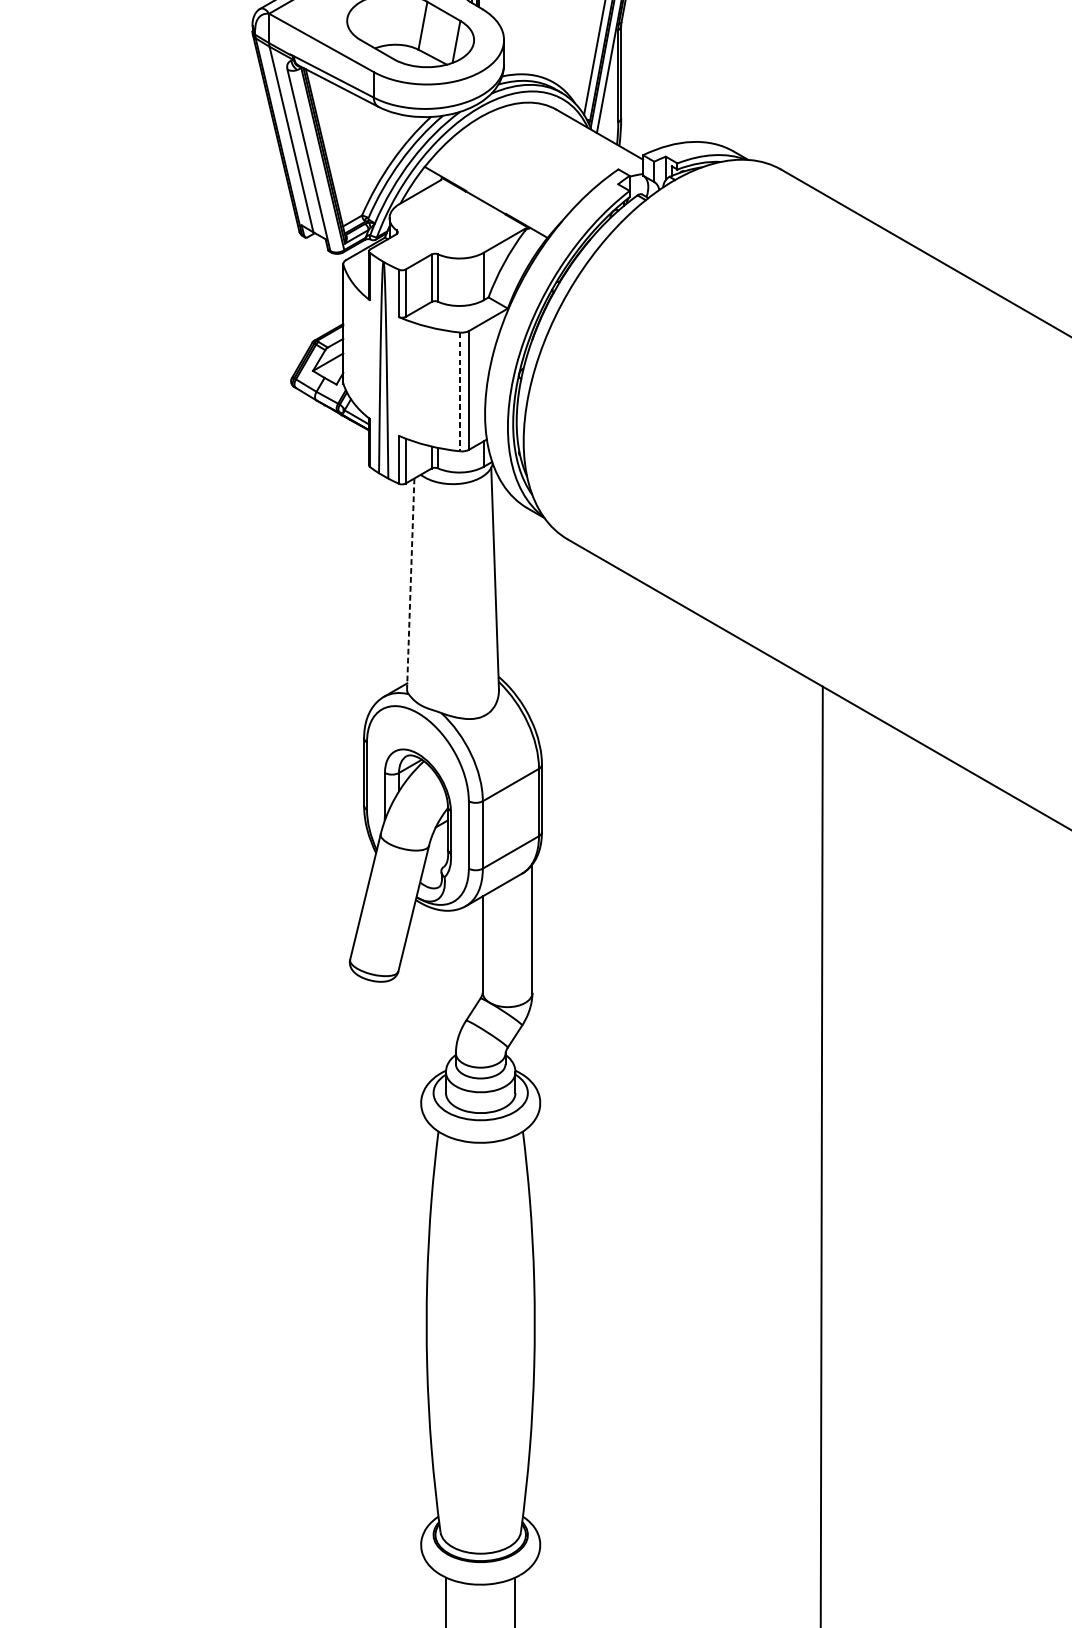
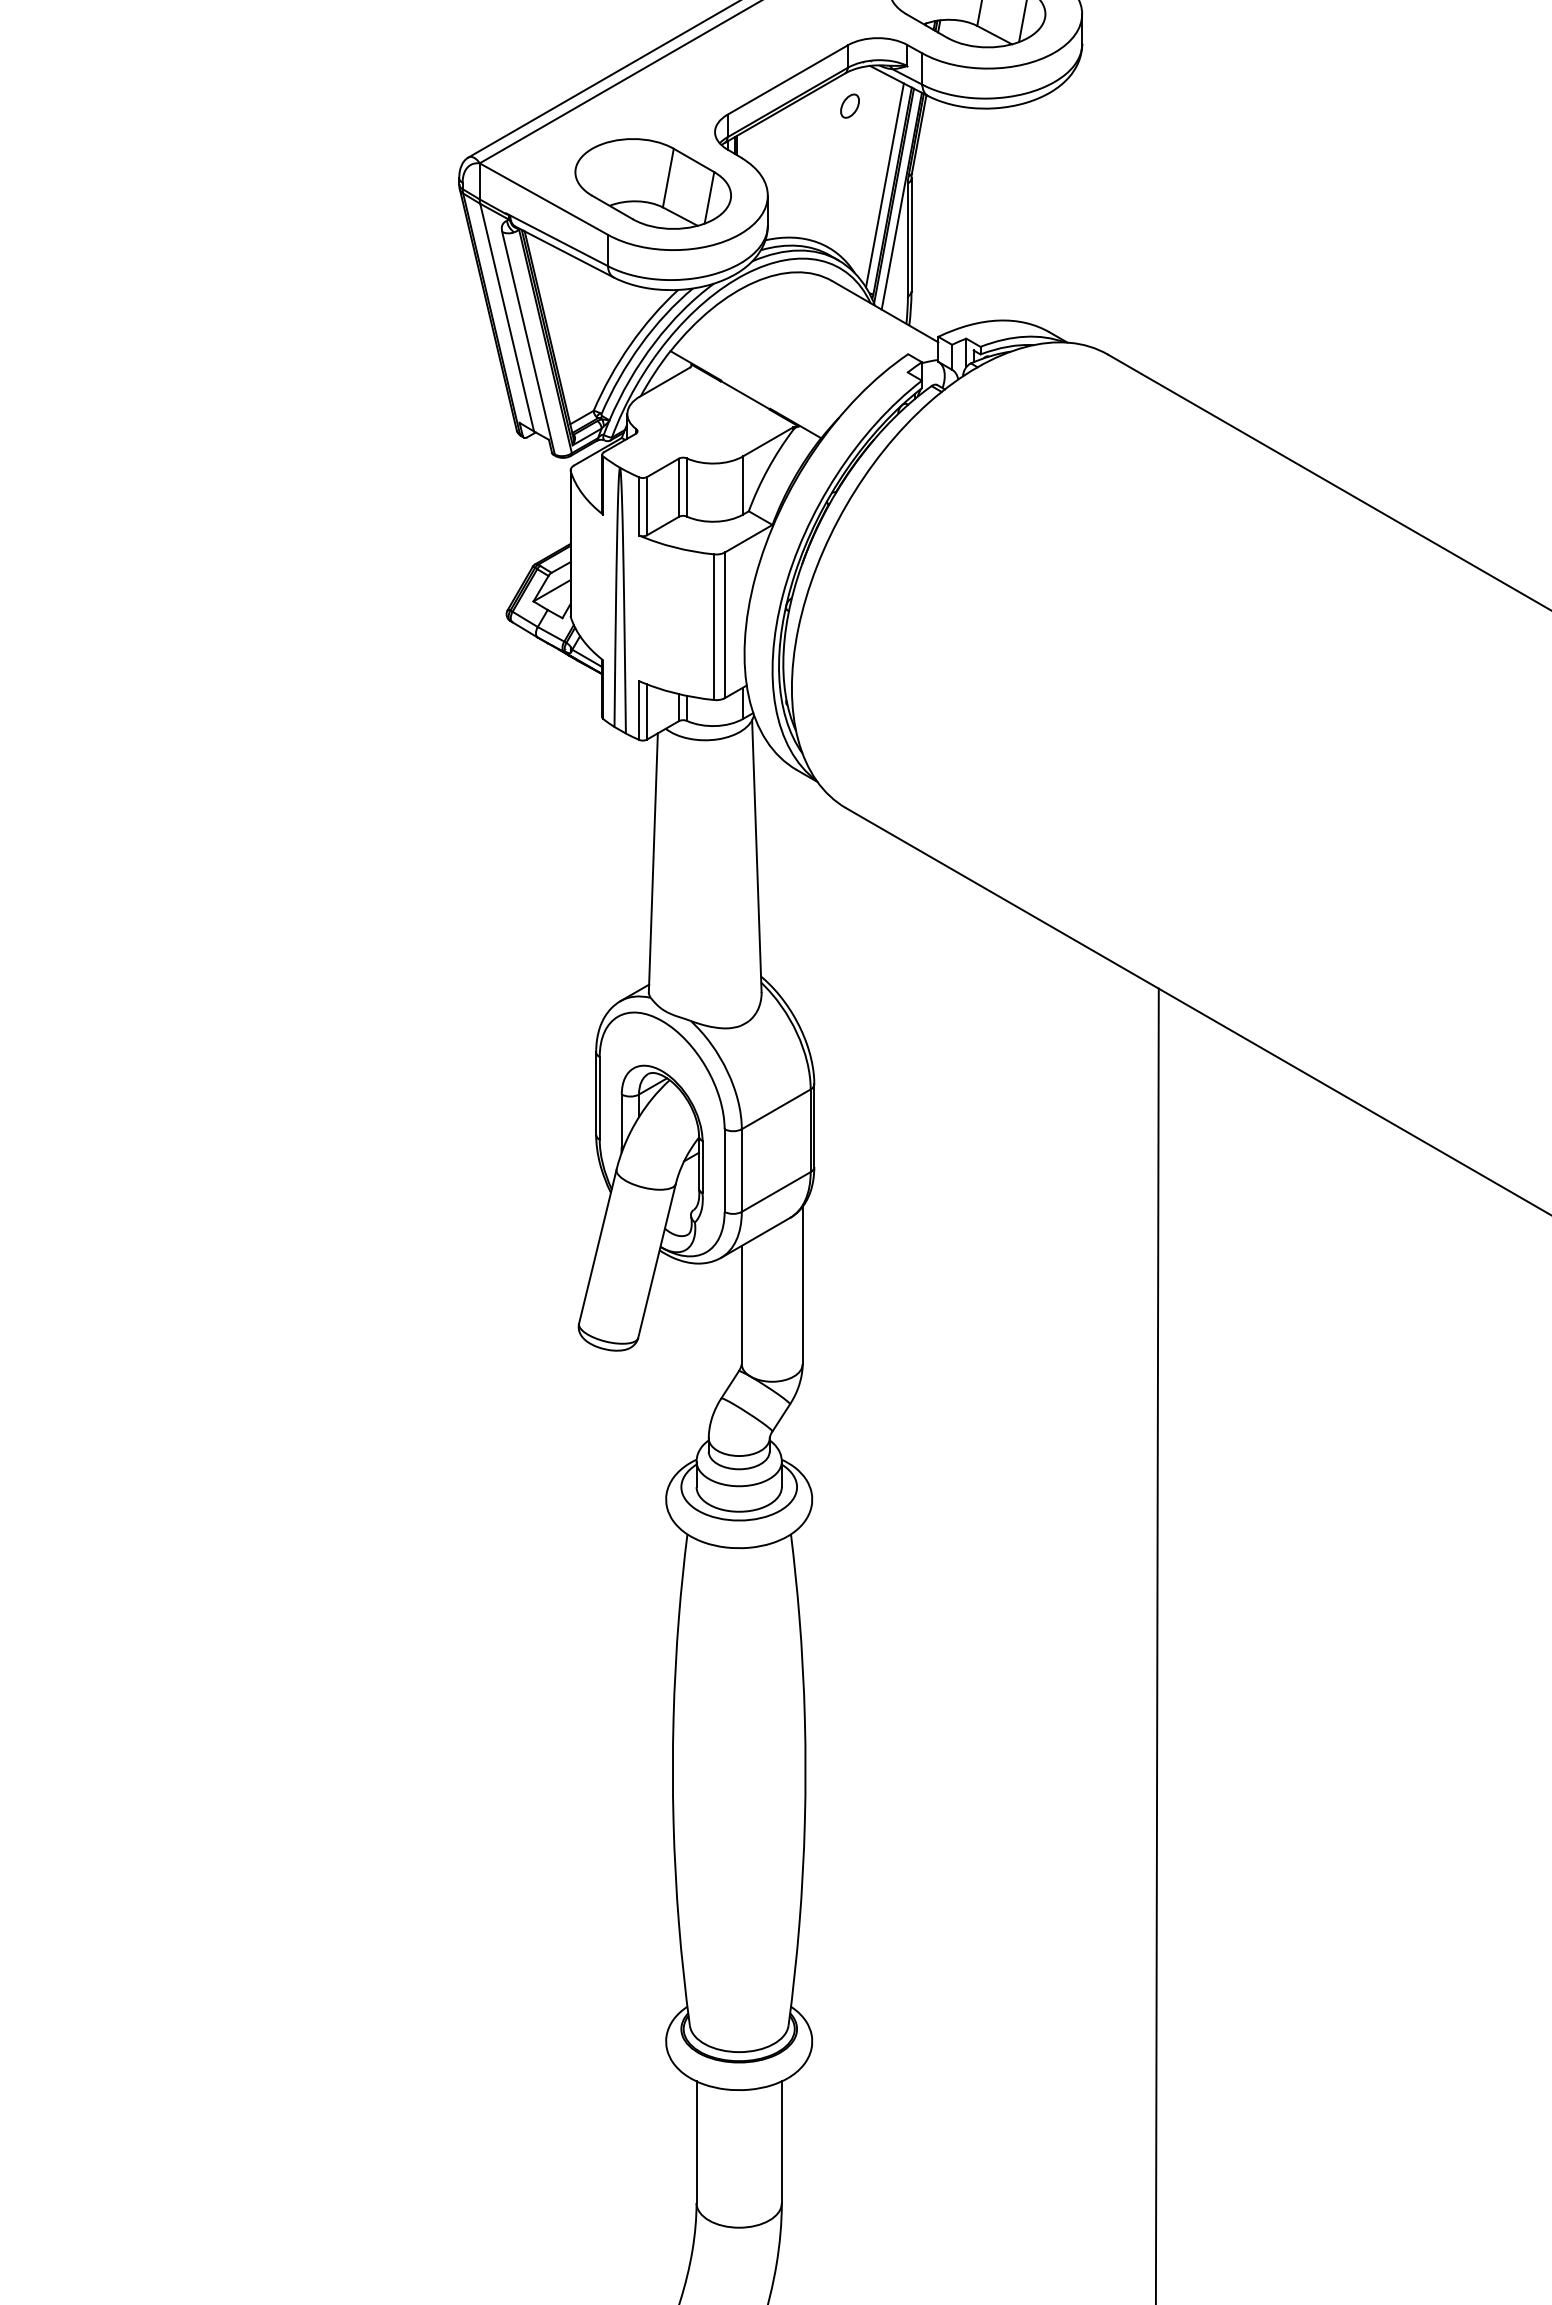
line: (460, 392) -> (714, 627), dashed -> solid
line: (410, 583) -> (653, 862), dashed -> solid

